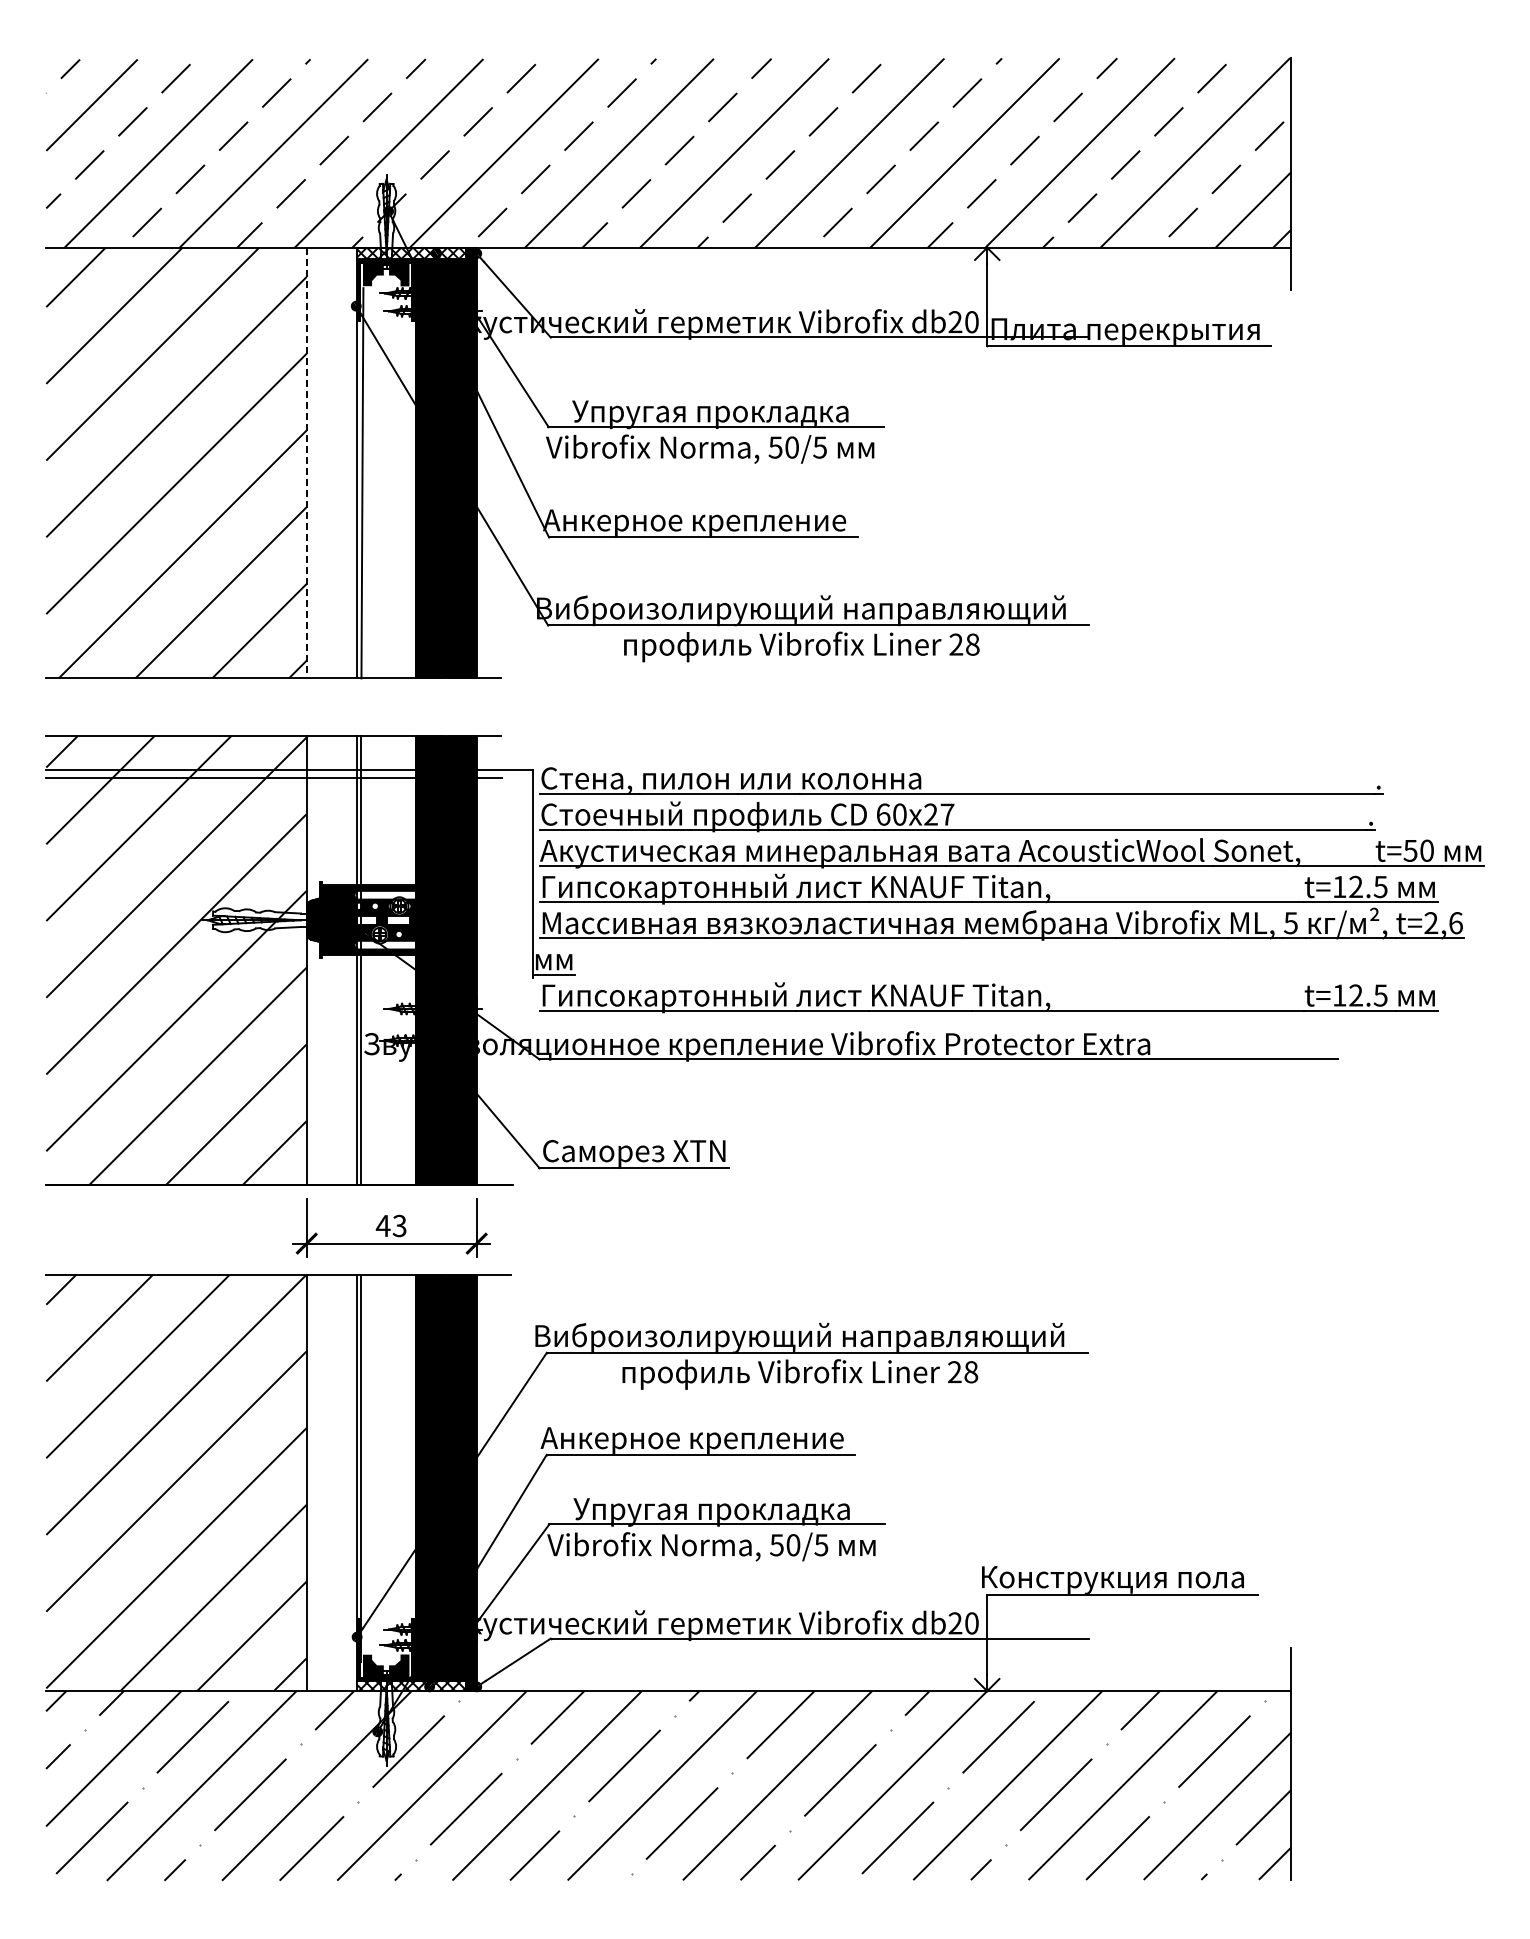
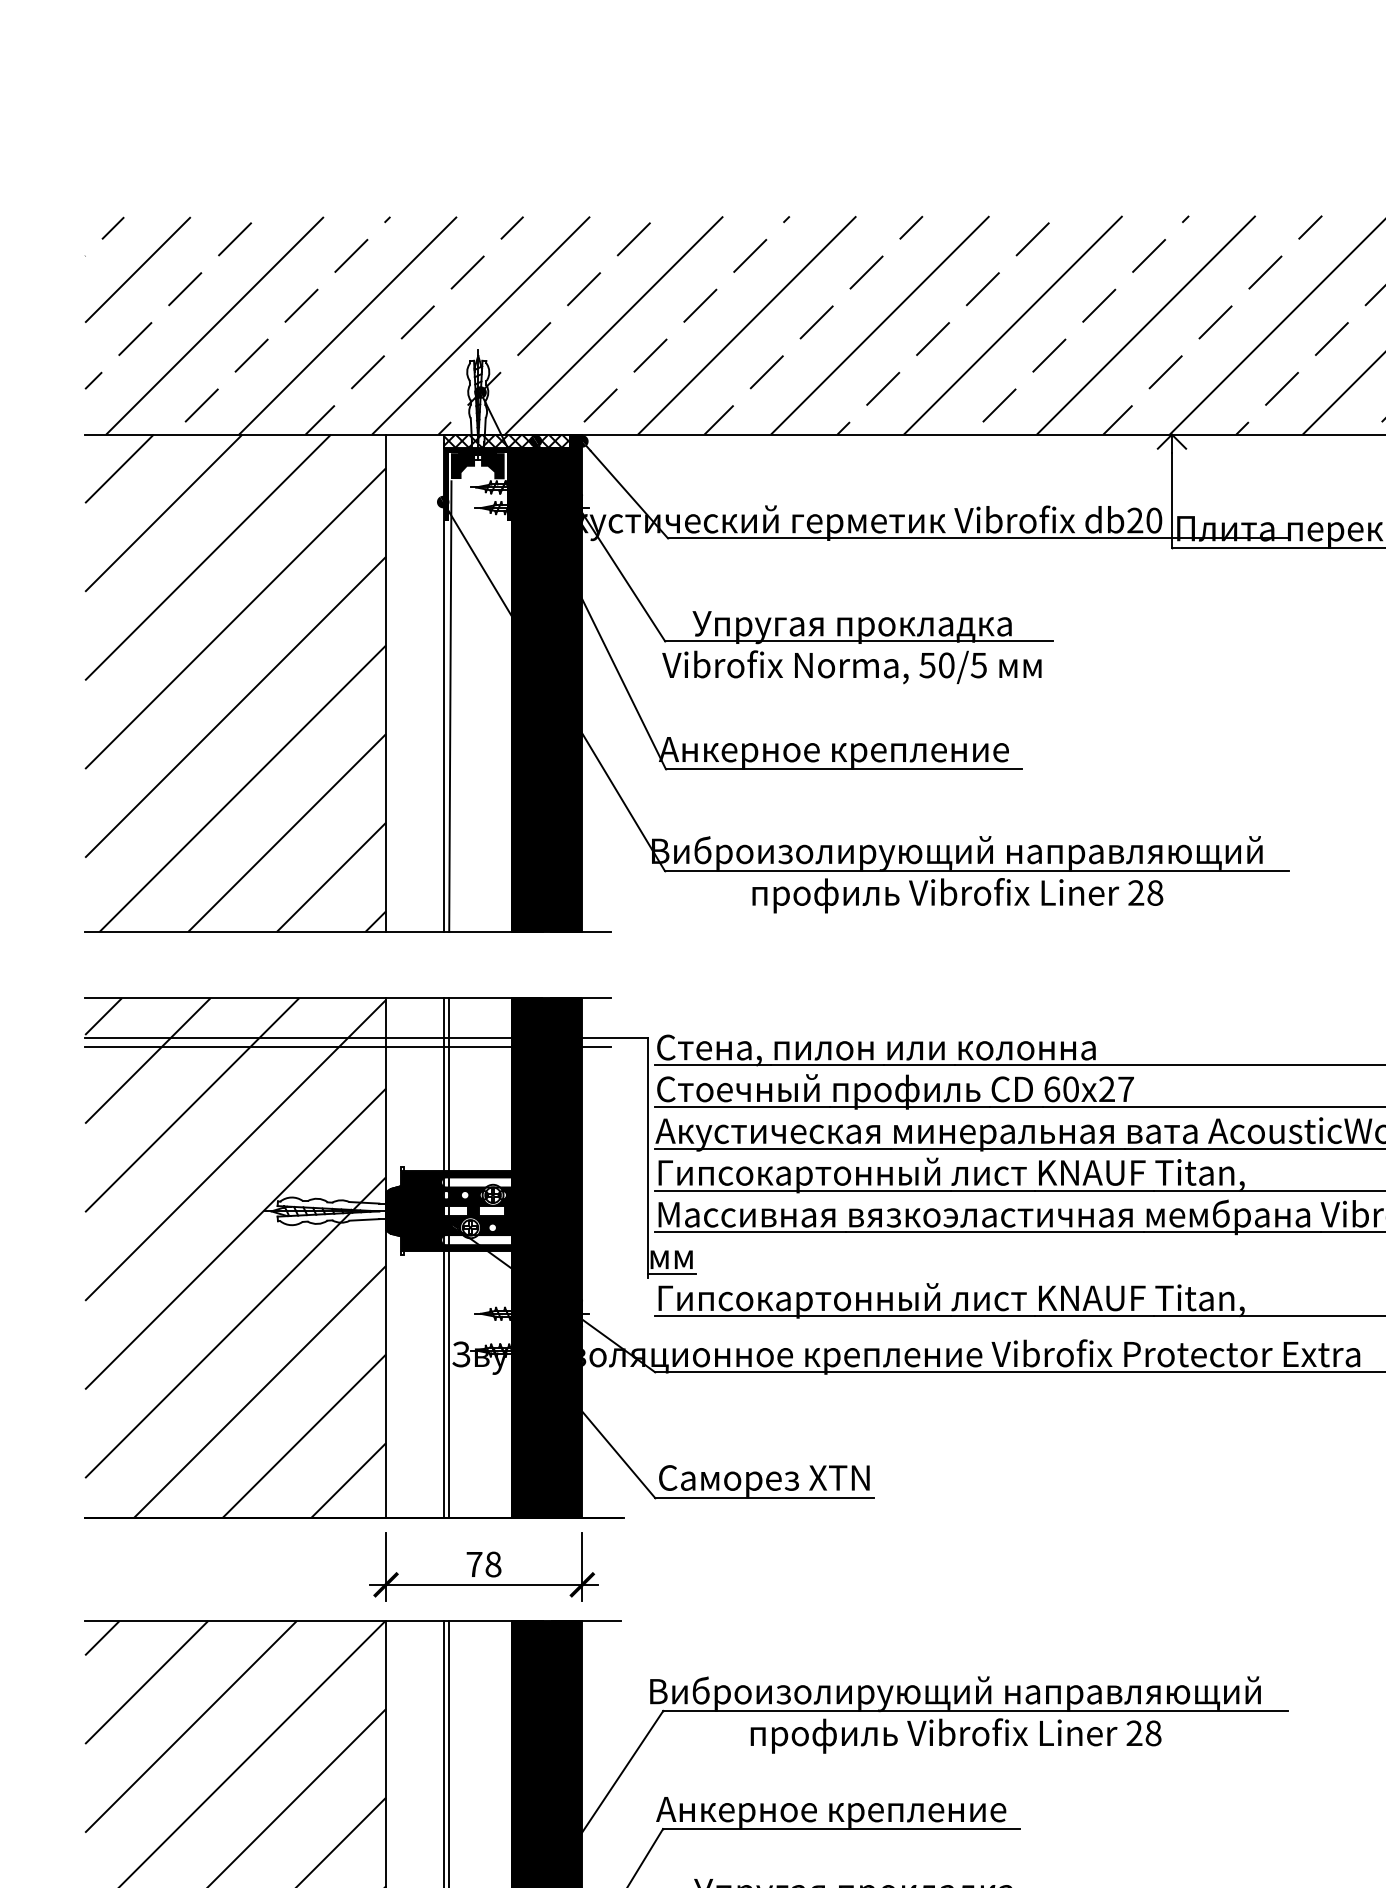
line: (306, 463) -> (385, 683), dashed -> solid
text: (390, 1225) -> (482, 1563), 43 -> 78

